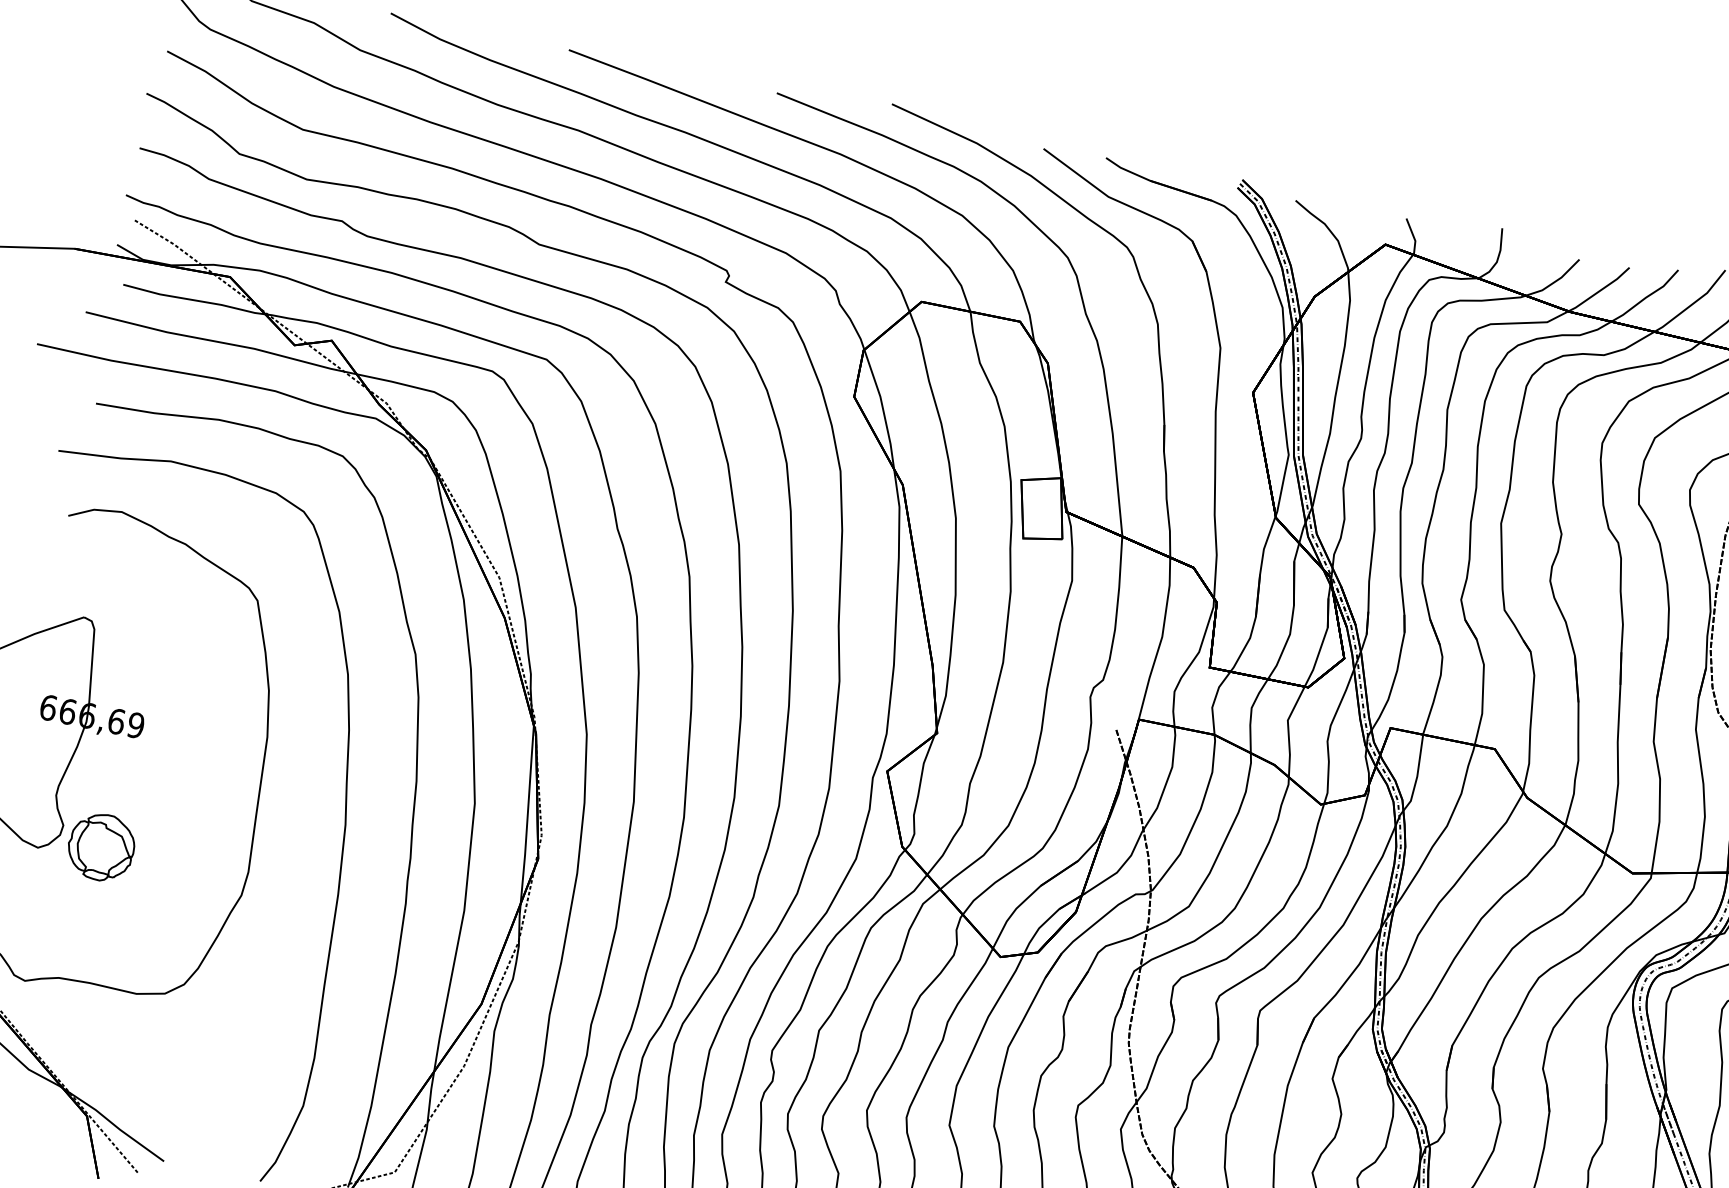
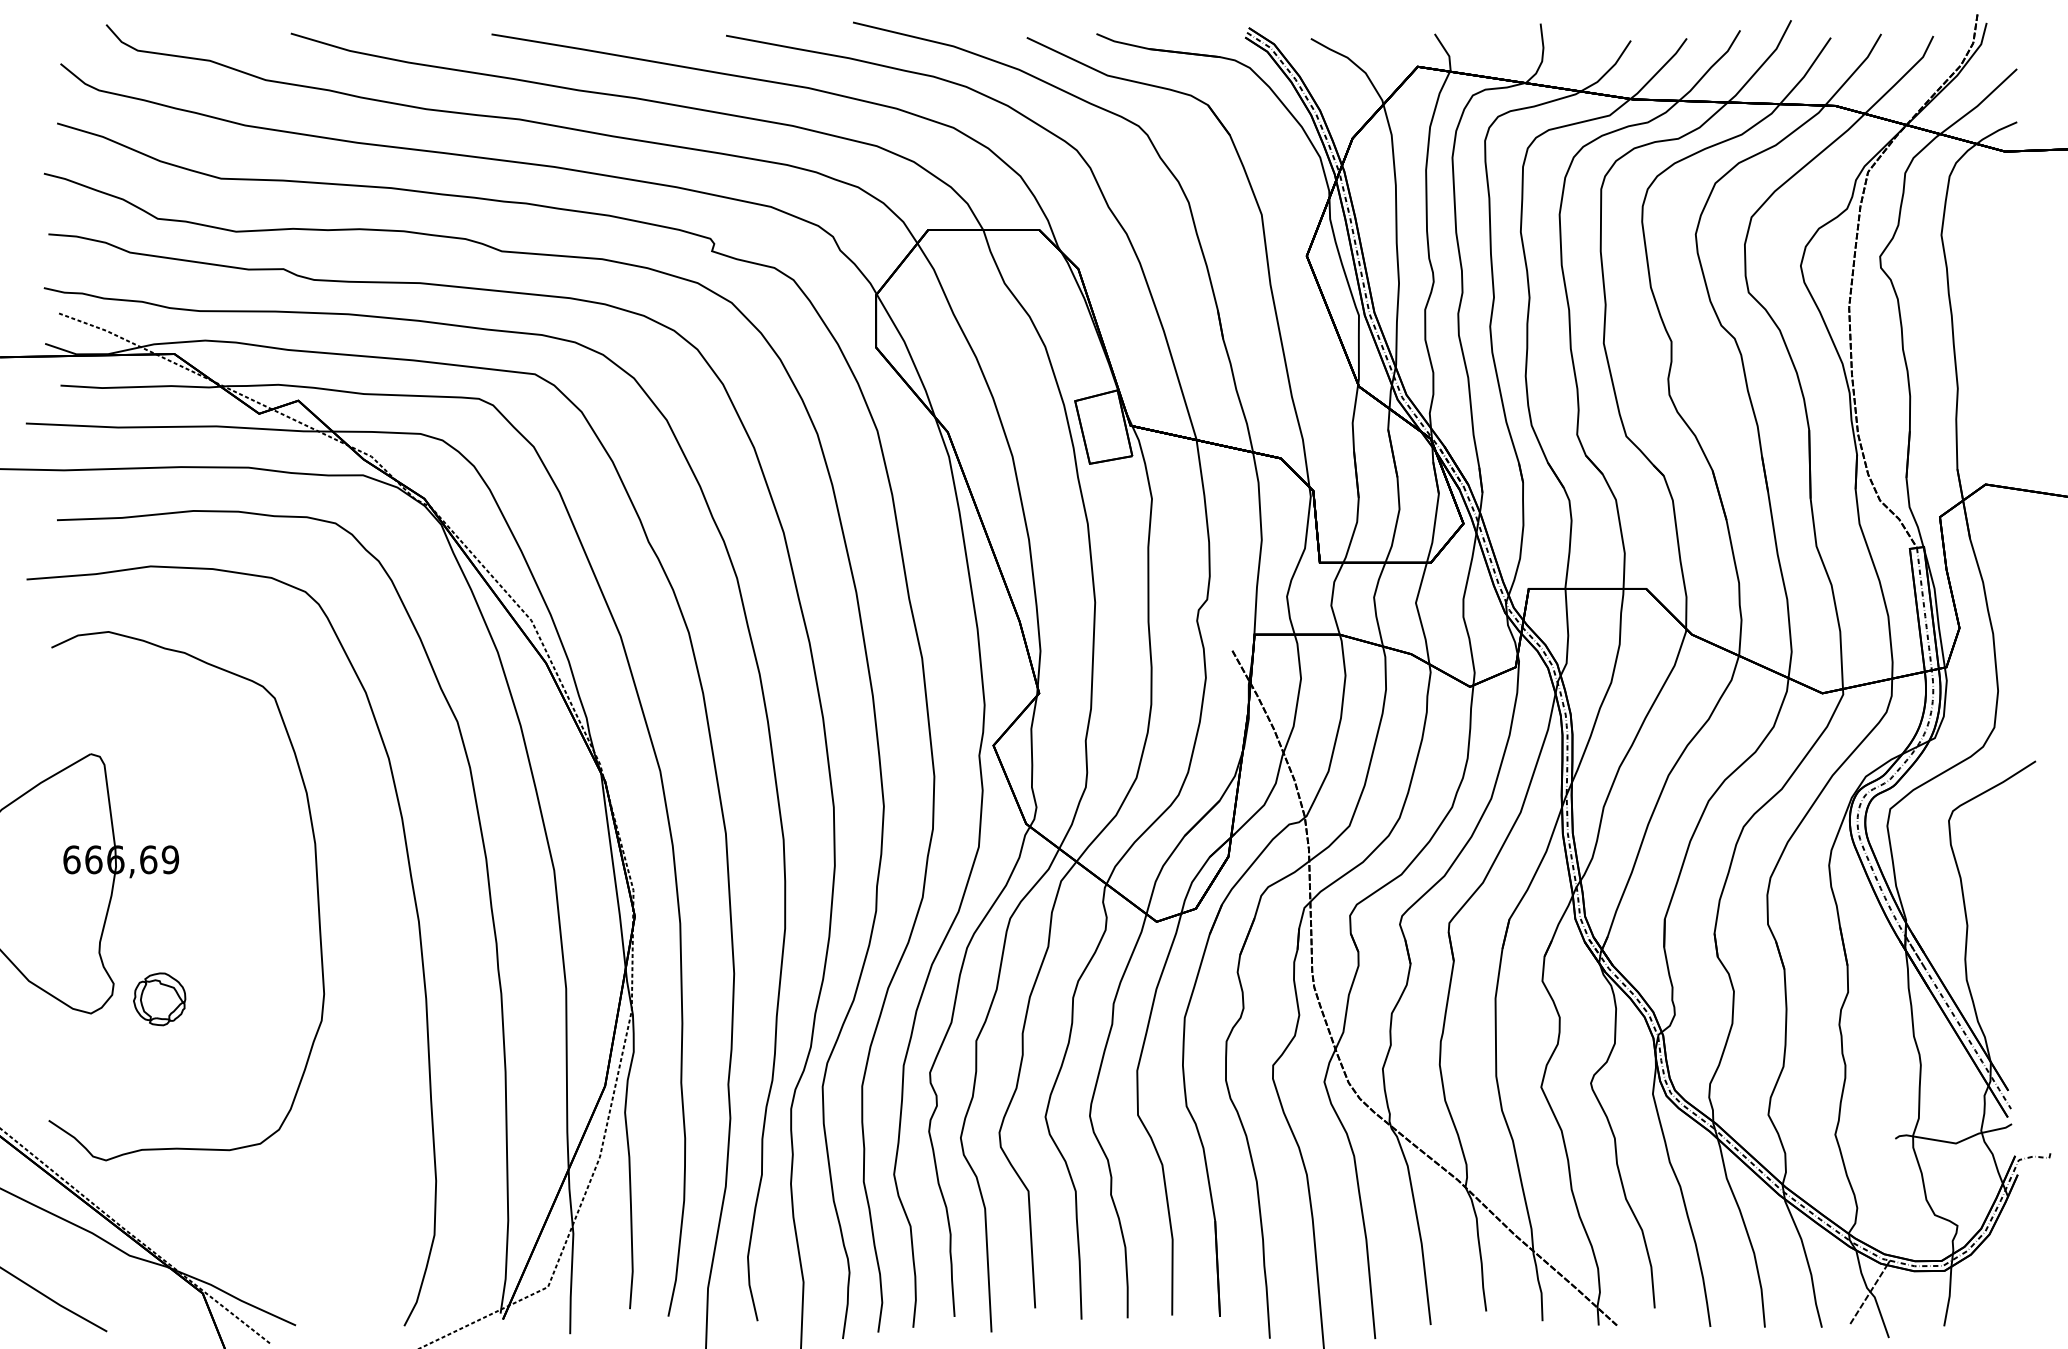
part: (101, 847) -> (159, 999), size x0.71

